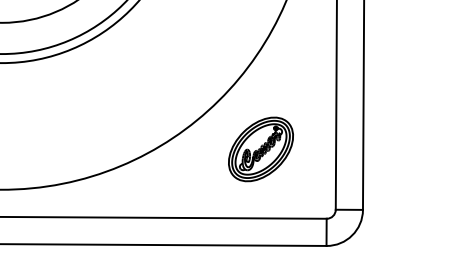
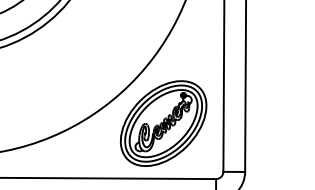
part: (260, 149) -> (163, 123), size x1.67

